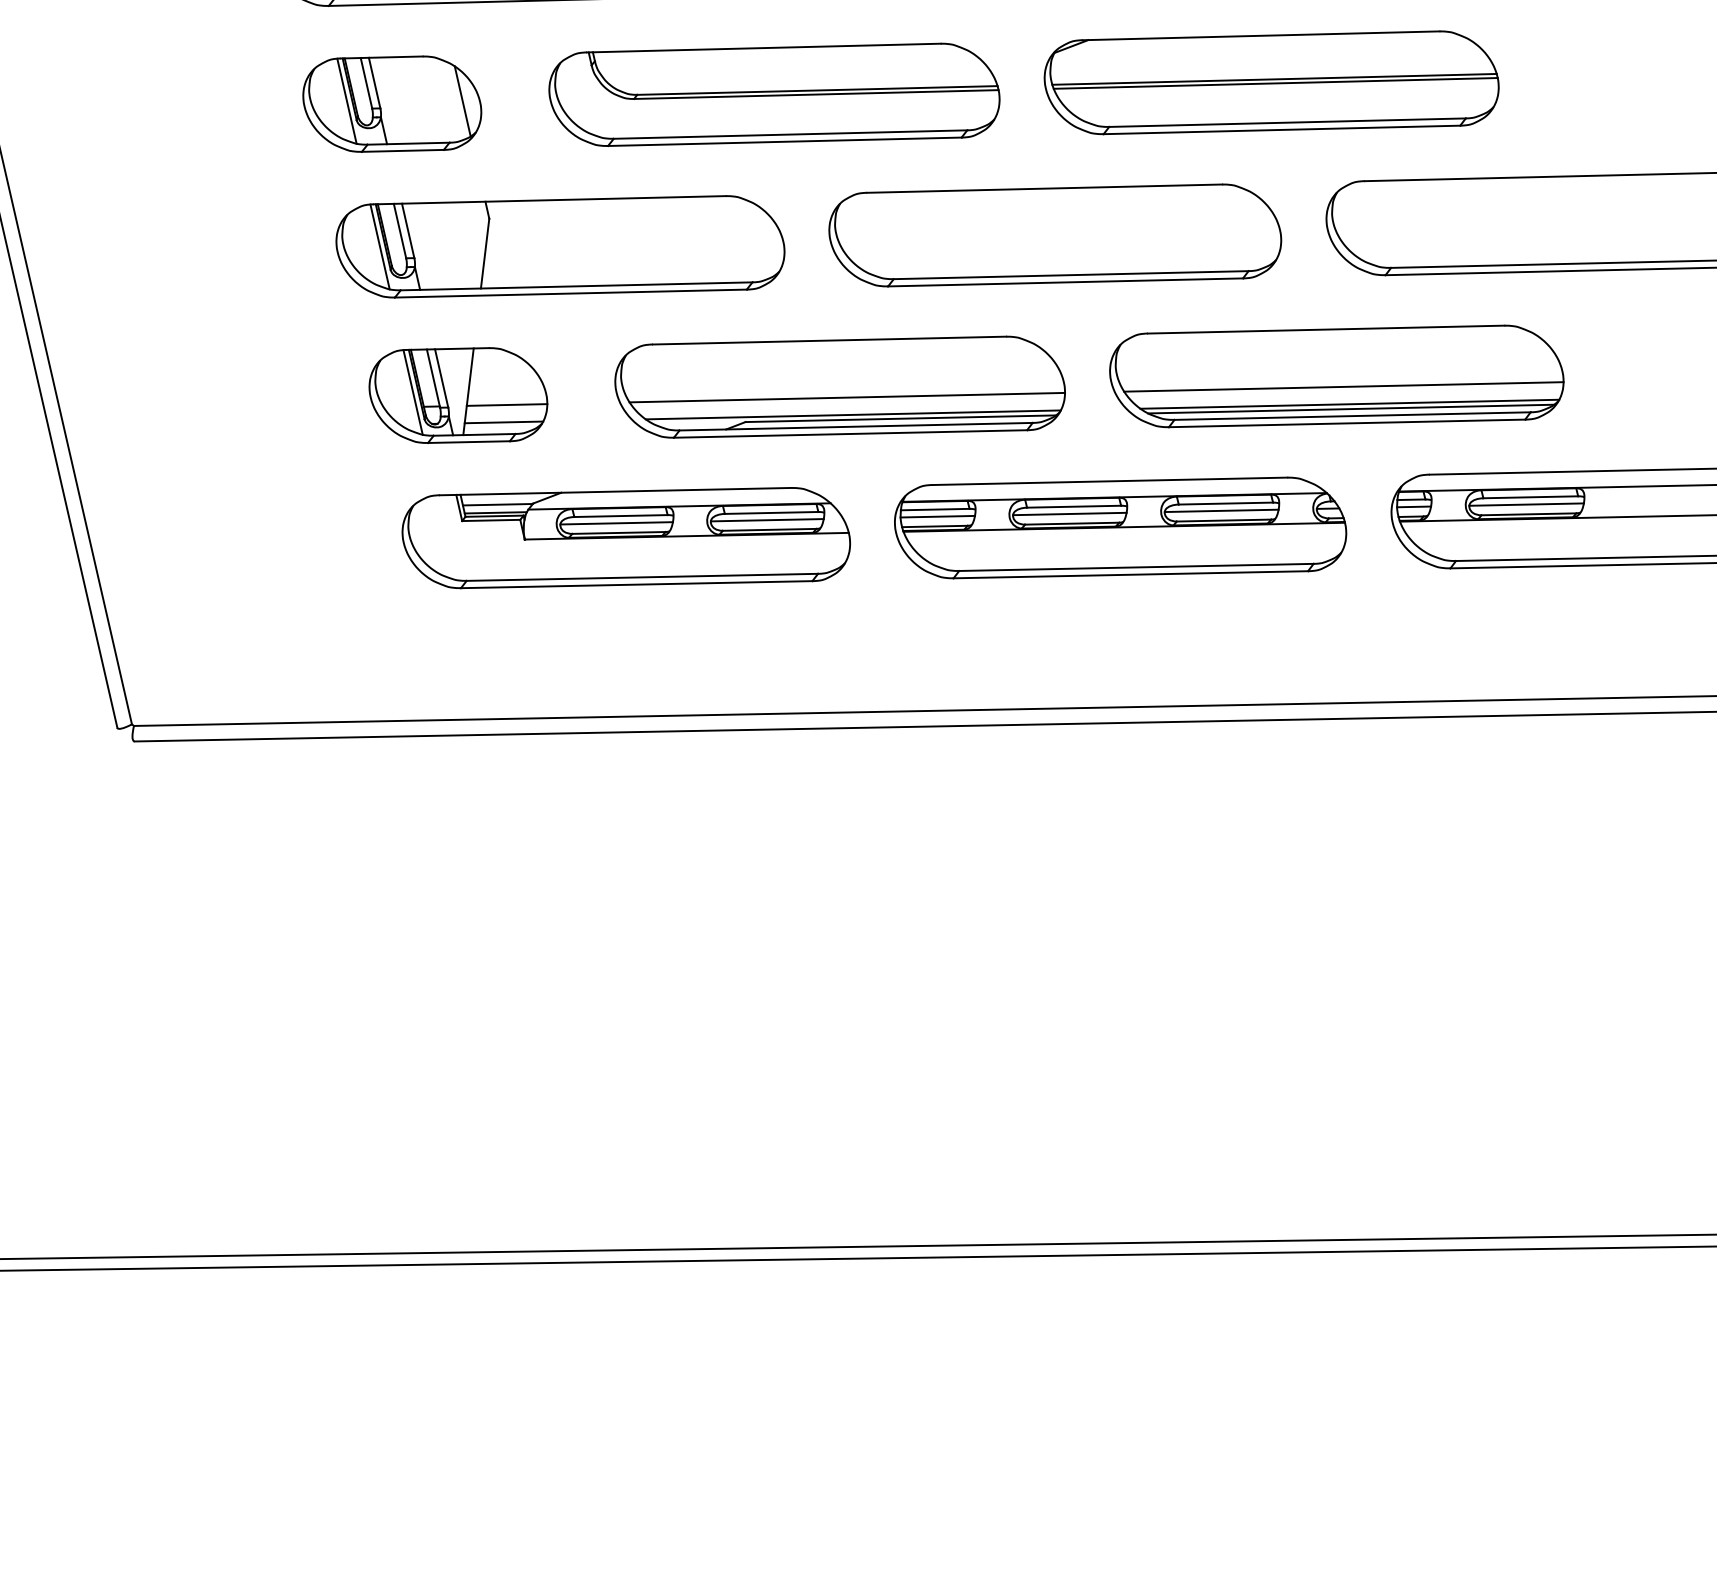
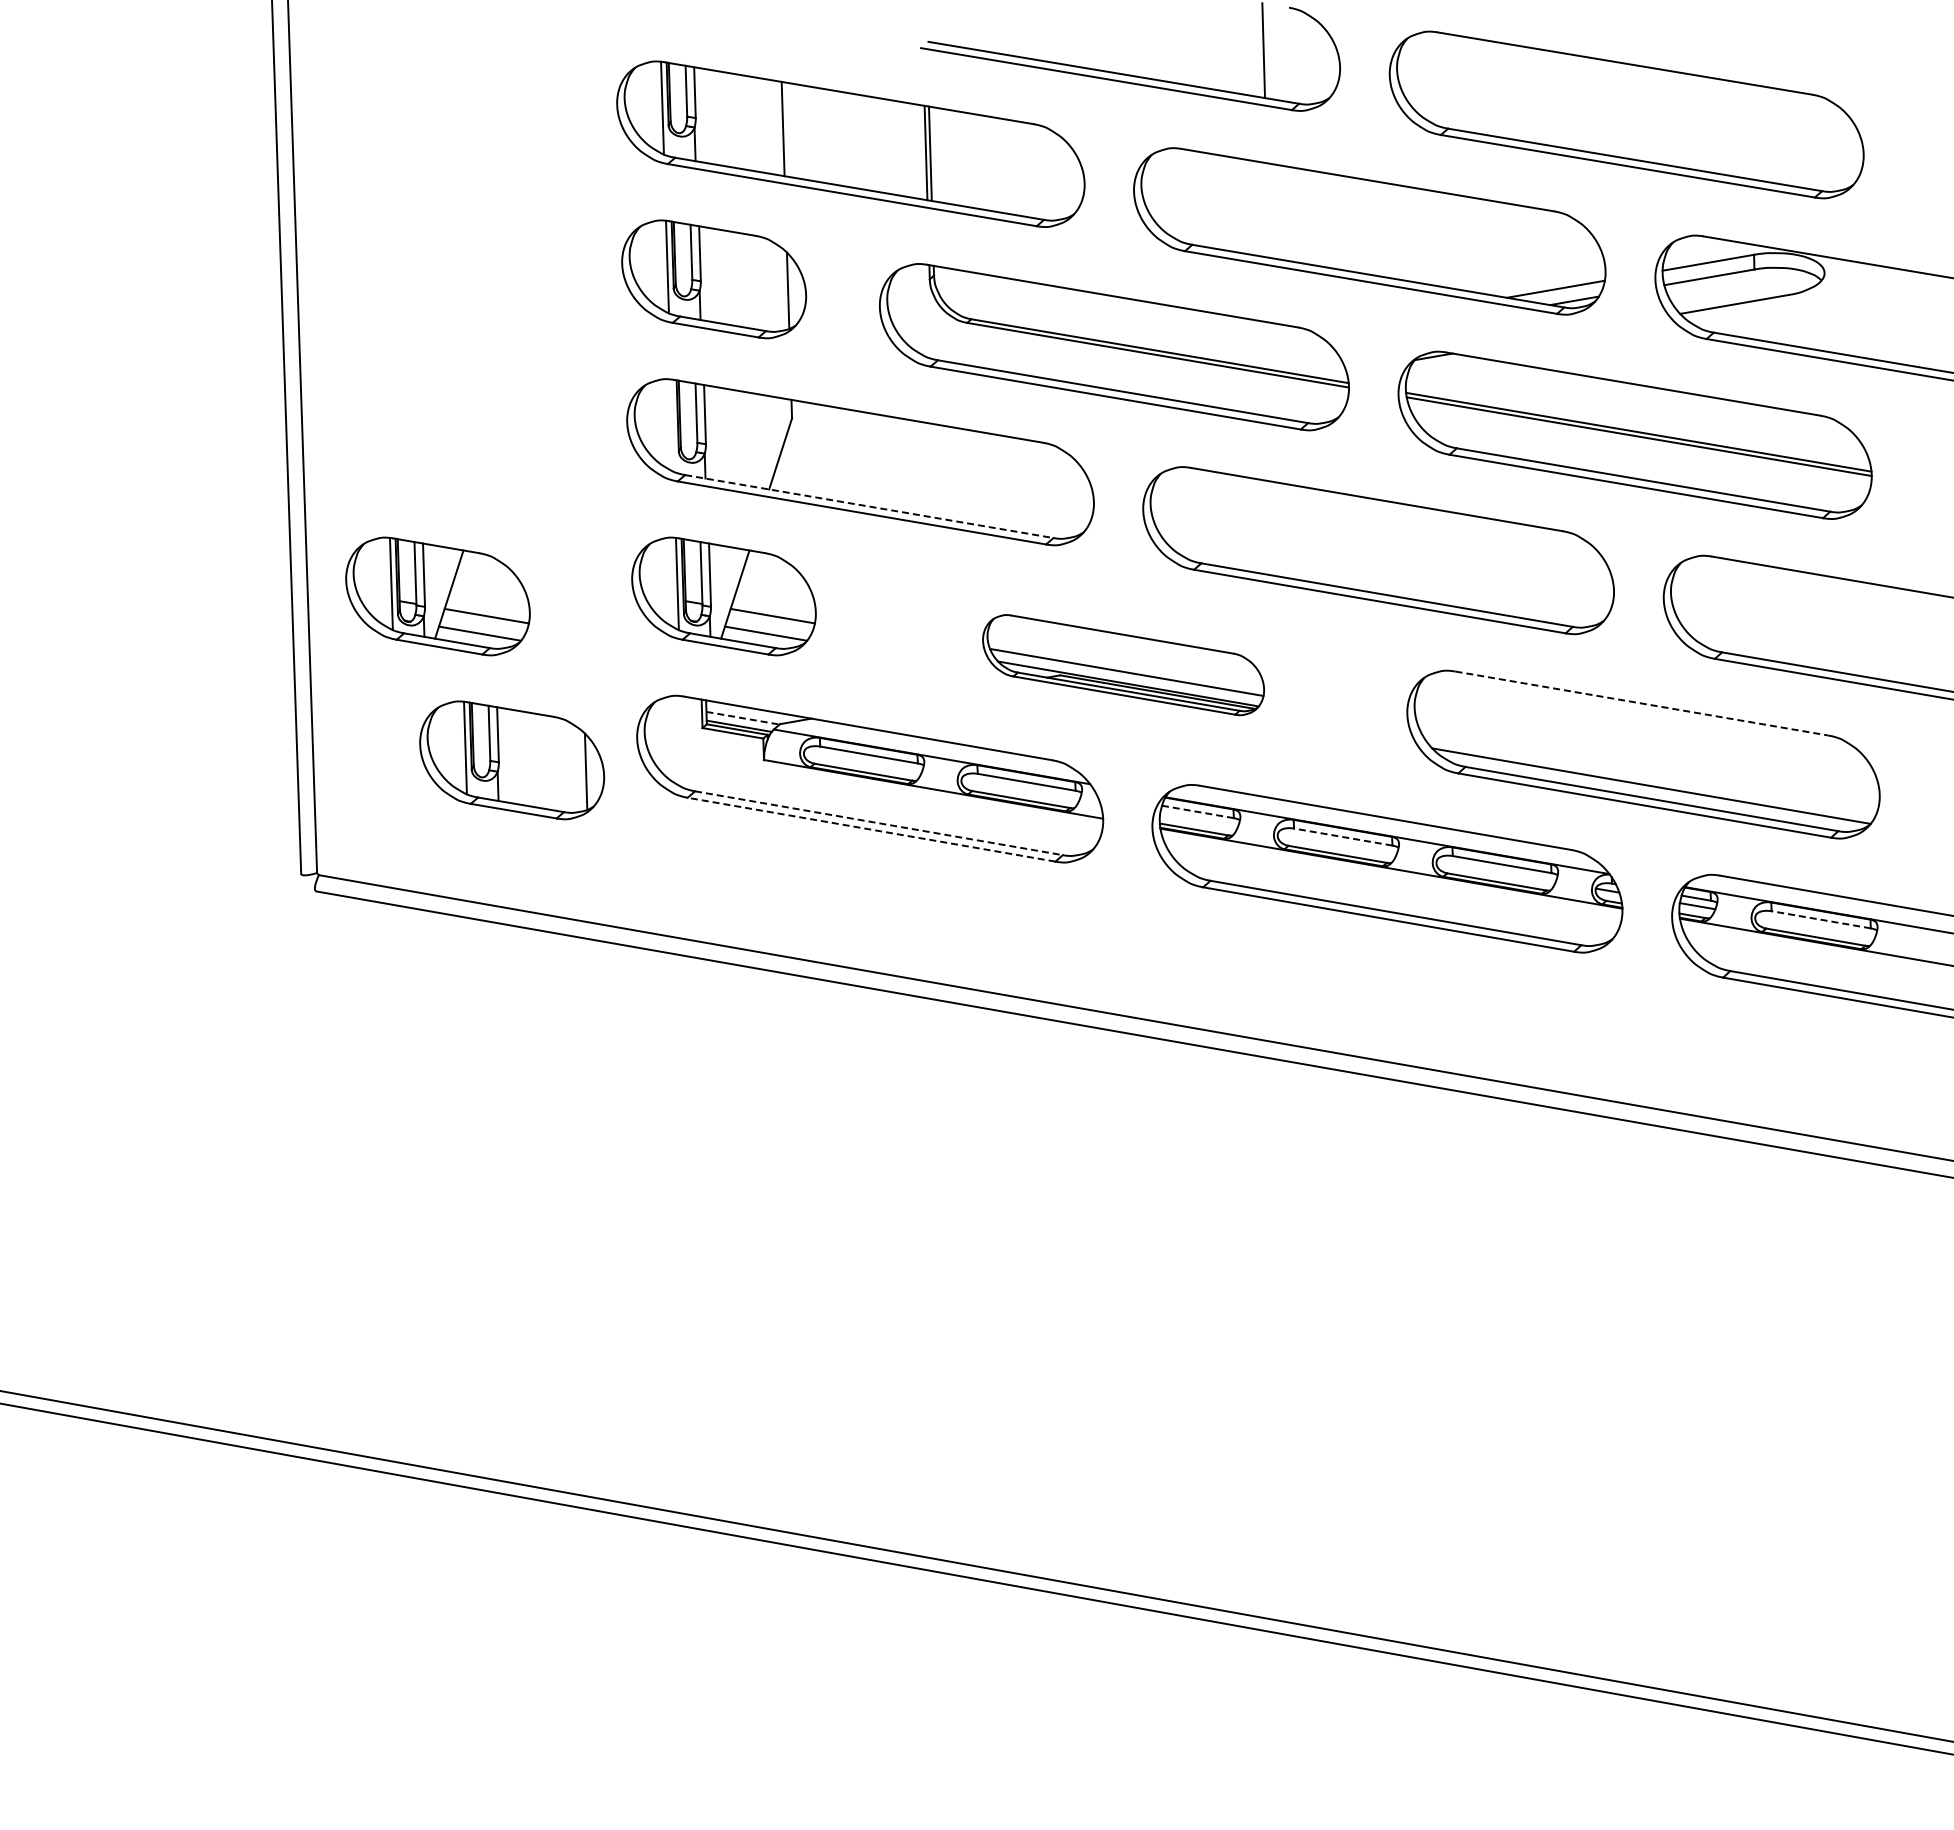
line: (380, 246) -> (672, 425), removed
line: (576, 286) -> (869, 506), solid -> dashed
line: (1326, 329) -> (1642, 703), solid -> dashed
part: (839, 386) -> (1123, 664), size x0.6
line: (1343, 386) -> (1648, 766), removed
line: (1350, 409) -> (1651, 791), removed
part: (193, 447) -> (437, 596), added
line: (1530, 497) -> (1820, 919), solid -> dashed
line: (498, 504) -> (743, 718), solid -> dashed
line: (1526, 504) -> (1815, 926), removed
line: (1074, 507) -> (1343, 837), solid -> dashed
line: (934, 509) -> (1197, 811), solid -> dashed
line: (1220, 511) -> (1495, 871), removed
line: (1068, 513) -> (1336, 843), removed
line: (938, 516) -> (1199, 819), removed
line: (766, 519) -> (1020, 788), removed
line: (617, 523) -> (863, 761), removed
line: (642, 577) -> (878, 823), solid -> dashed
line: (636, 584) -> (871, 829), solid -> dashed
part: (292, 585) -> (512, 760), added

